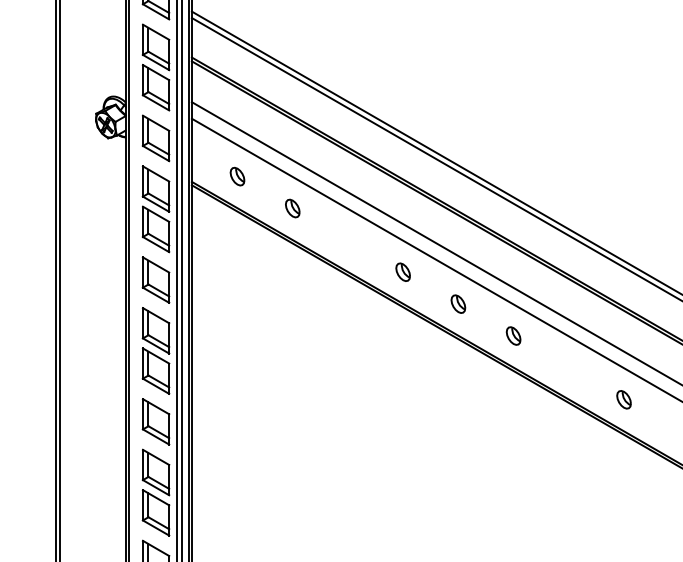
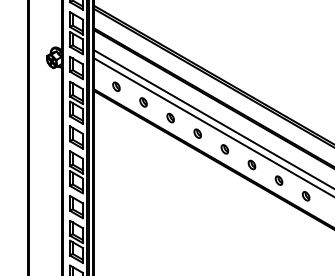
part: (347, 239) -> (170, 117), added
part: (567, 367) -> (278, 180), added

